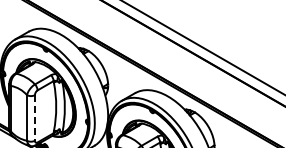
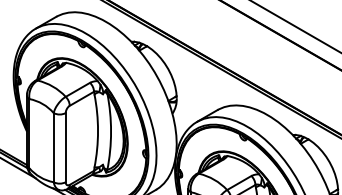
line: (35, 117) -> (66, 146), dashed -> solid

